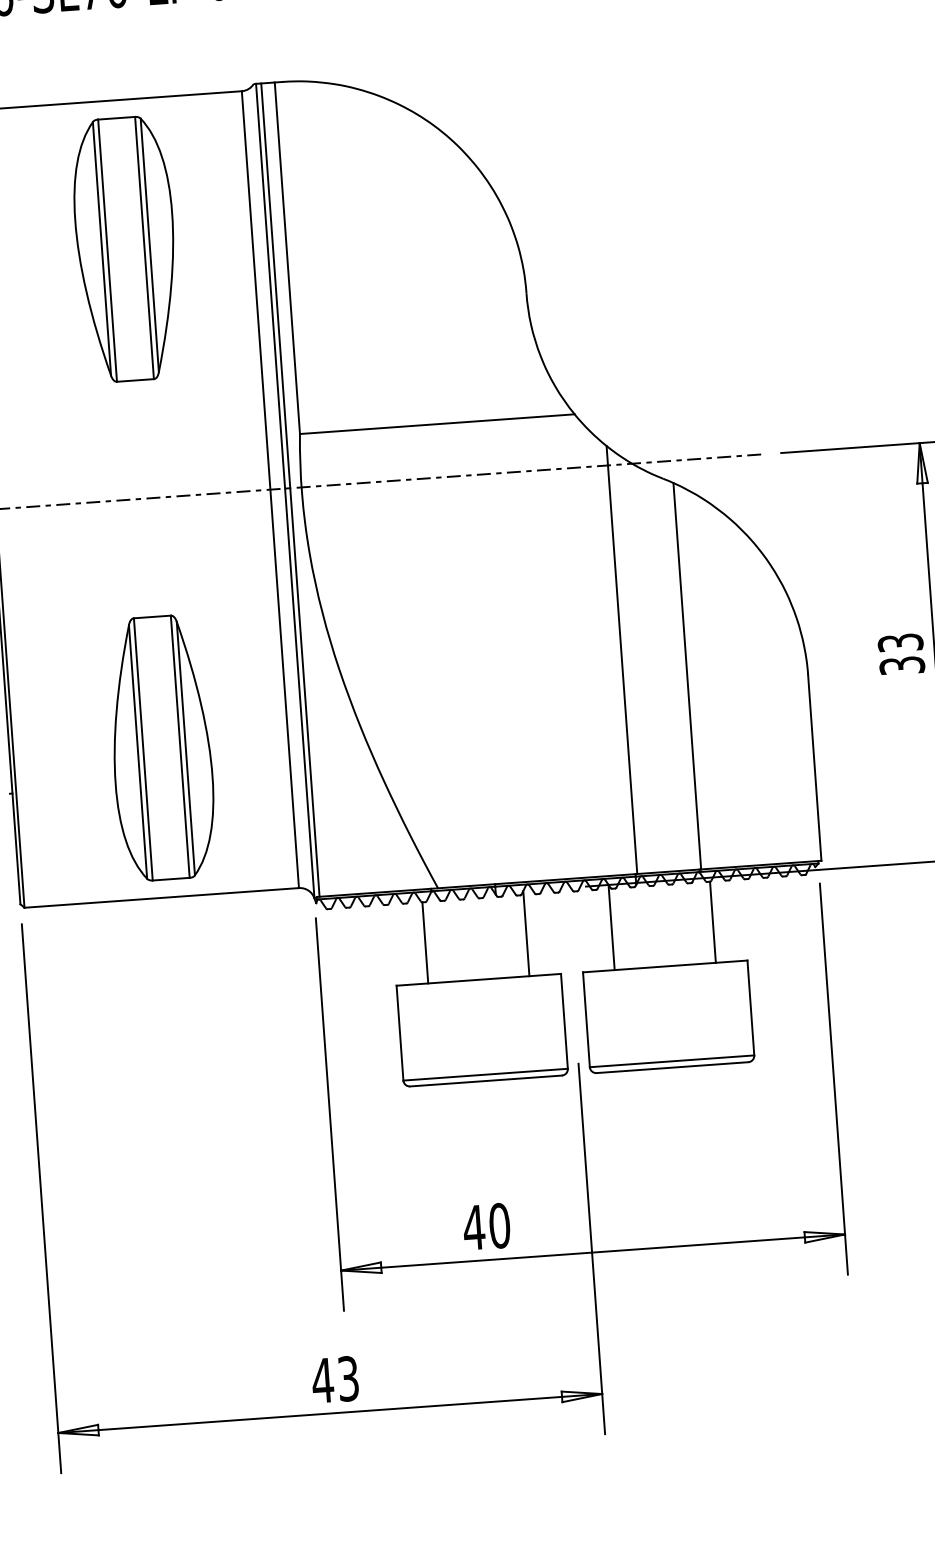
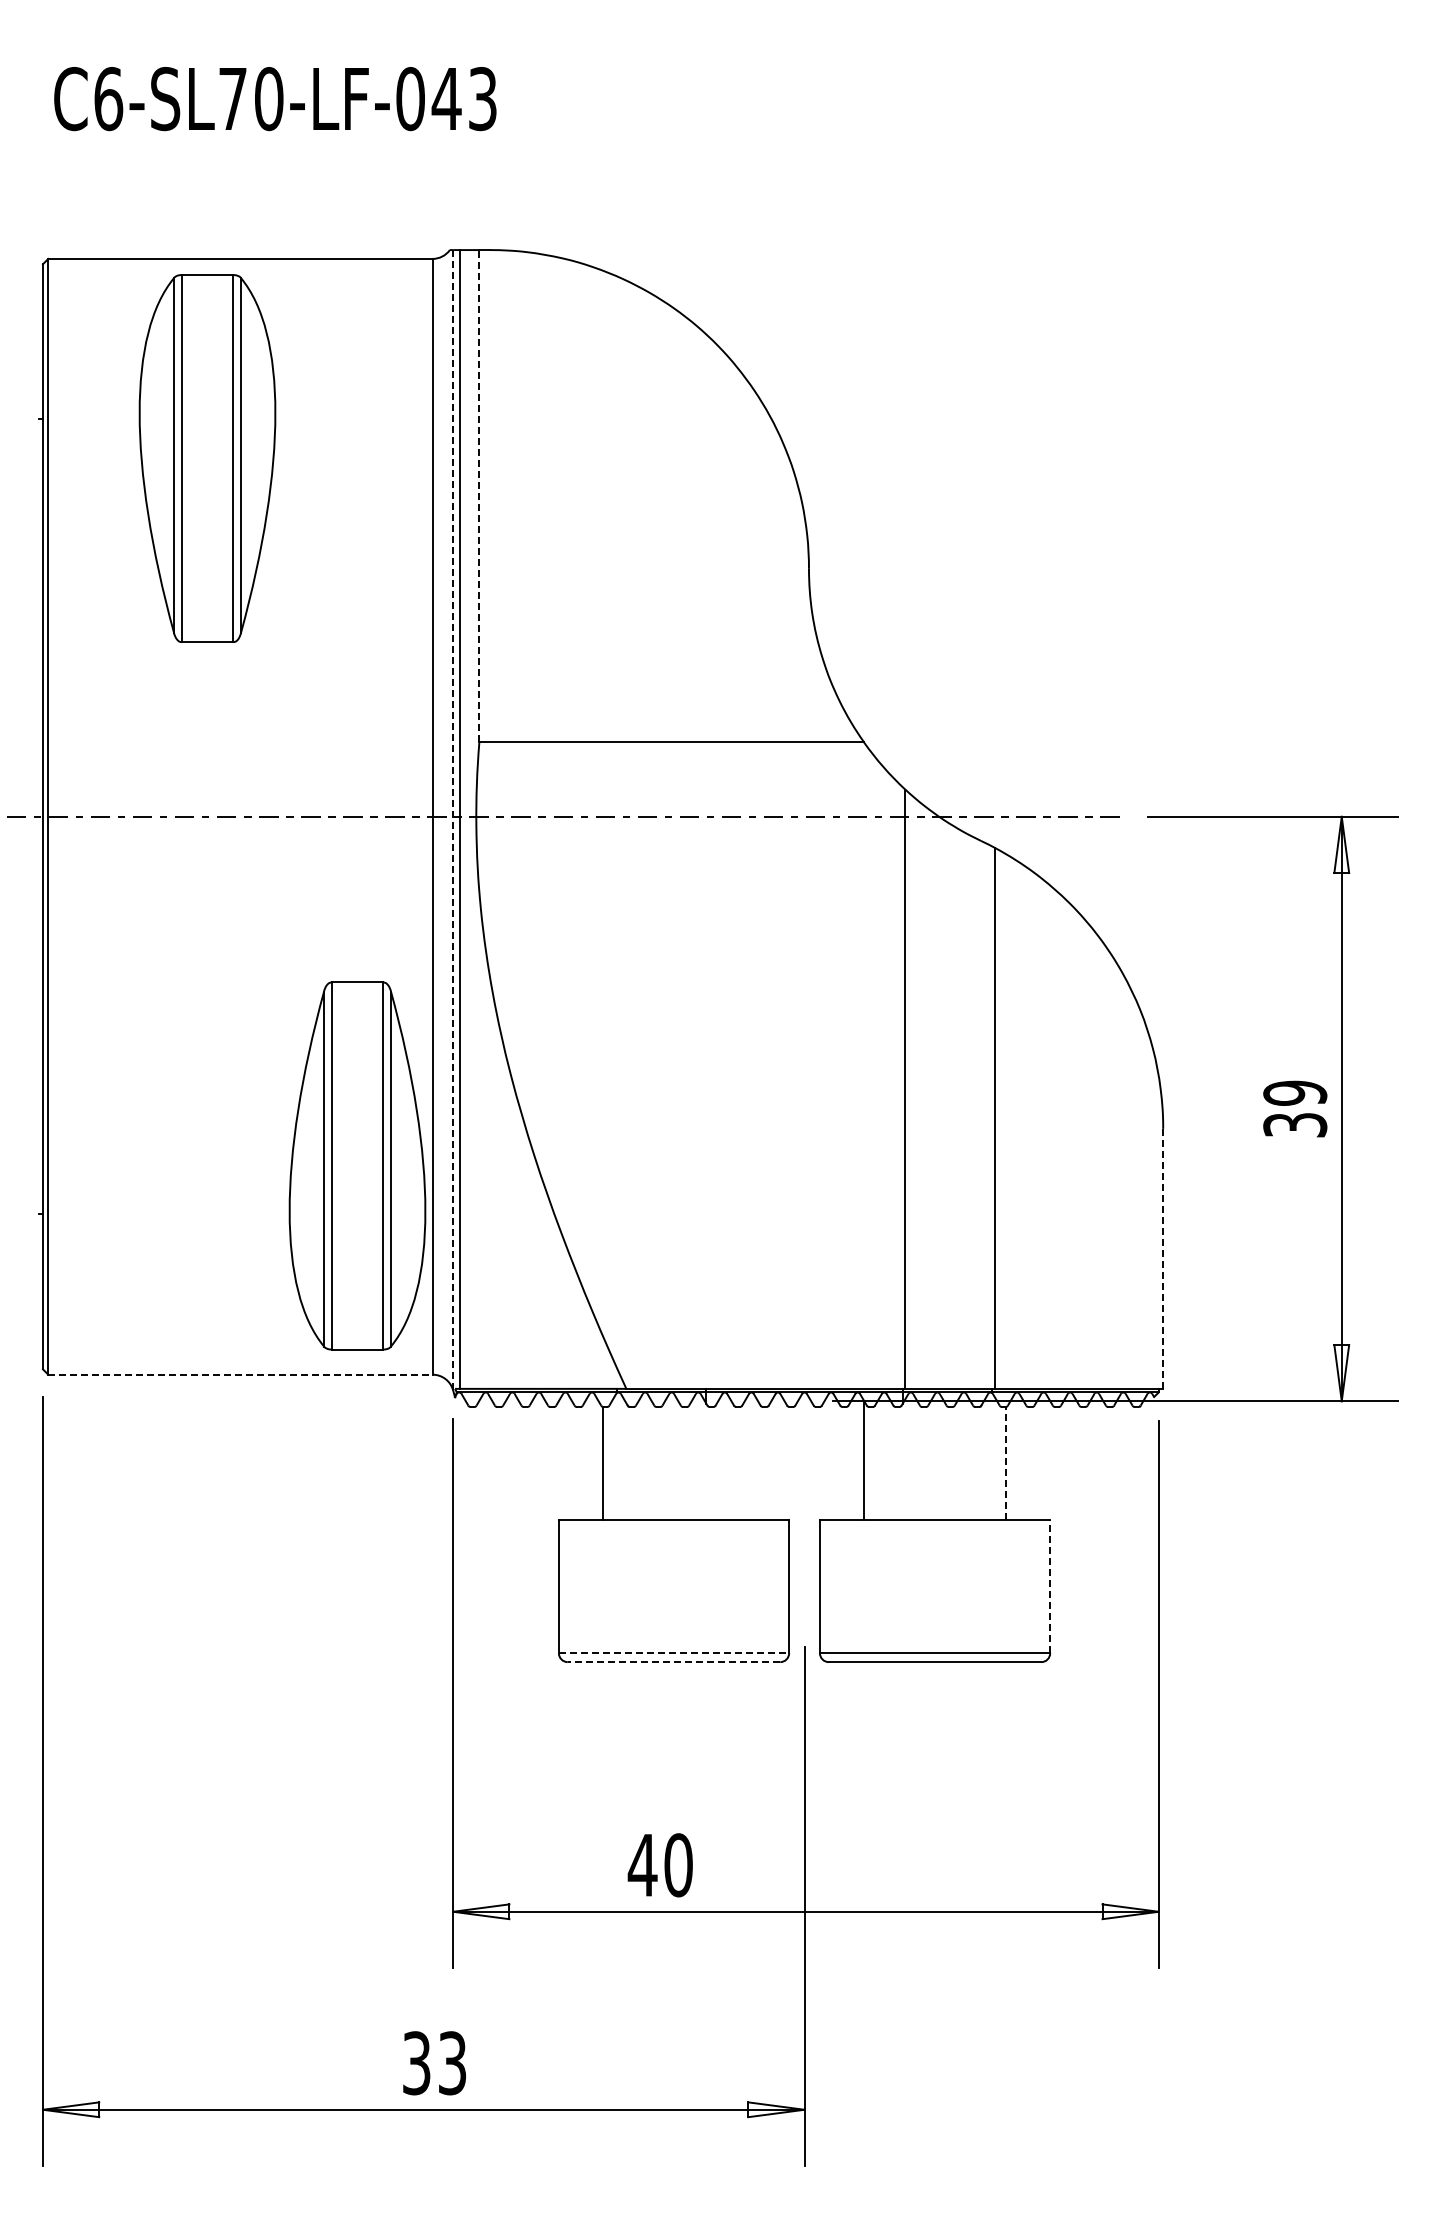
part: (126, 249) -> (207, 458), moved
line: (287, 257) -> (479, 495), solid -> dashed
line: (285, 490) -> (453, 819), solid -> dashed
text: (900, 642) -> (1295, 1092), 33 -> 39
part: (161, 747) -> (357, 1165), moved
line: (814, 767) -> (1163, 1258), solid -> dashed
line: (161, 897) -> (240, 1374), solid -> dashed
line: (712, 922) -> (1005, 1463), solid -> dashed
line: (526, 933) -> (744, 1460), removed
line: (751, 1007) -> (1050, 1586), solid -> dashed
line: (485, 1074) -> (674, 1653), solid -> dashed
line: (485, 1081) -> (673, 1662), solid -> dashed
text: (322, 1380) -> (416, 2063), 43 -> 33

